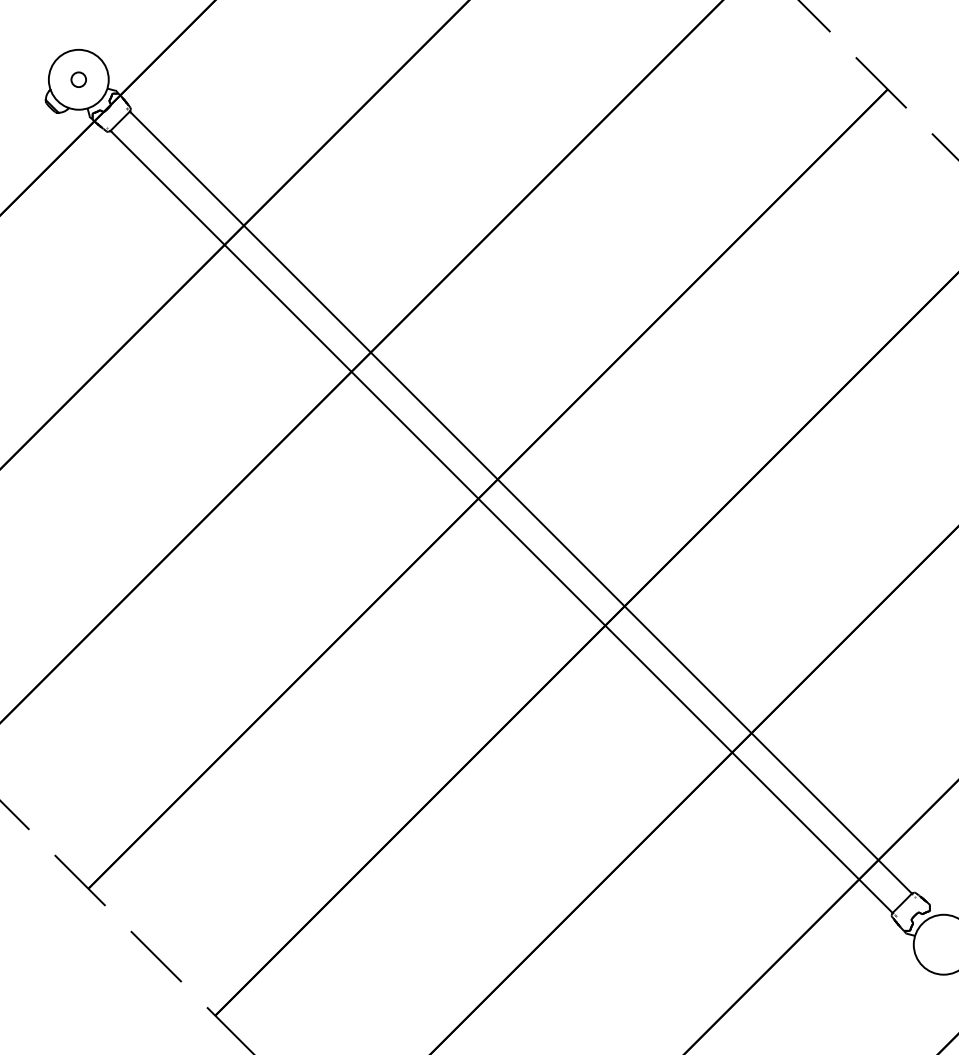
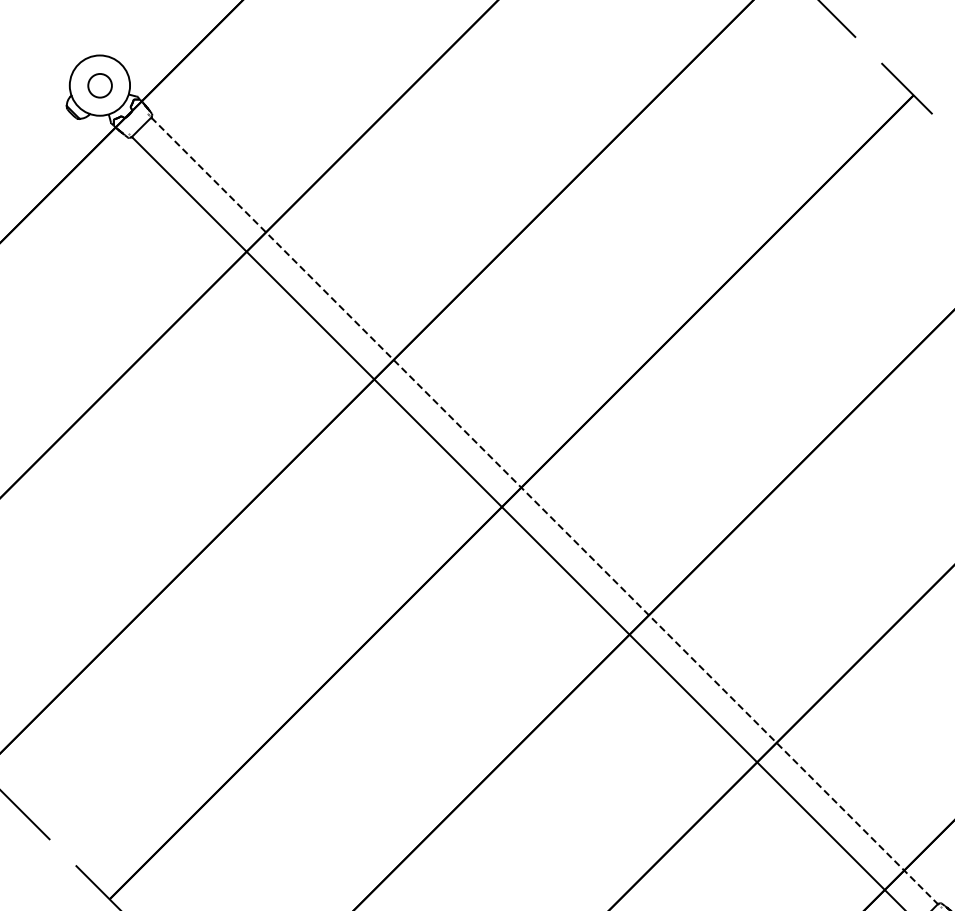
circle: (78, 79) -> (99, 85), size x1.6
line: (520, 502) -> (544, 510), solid -> dashed

